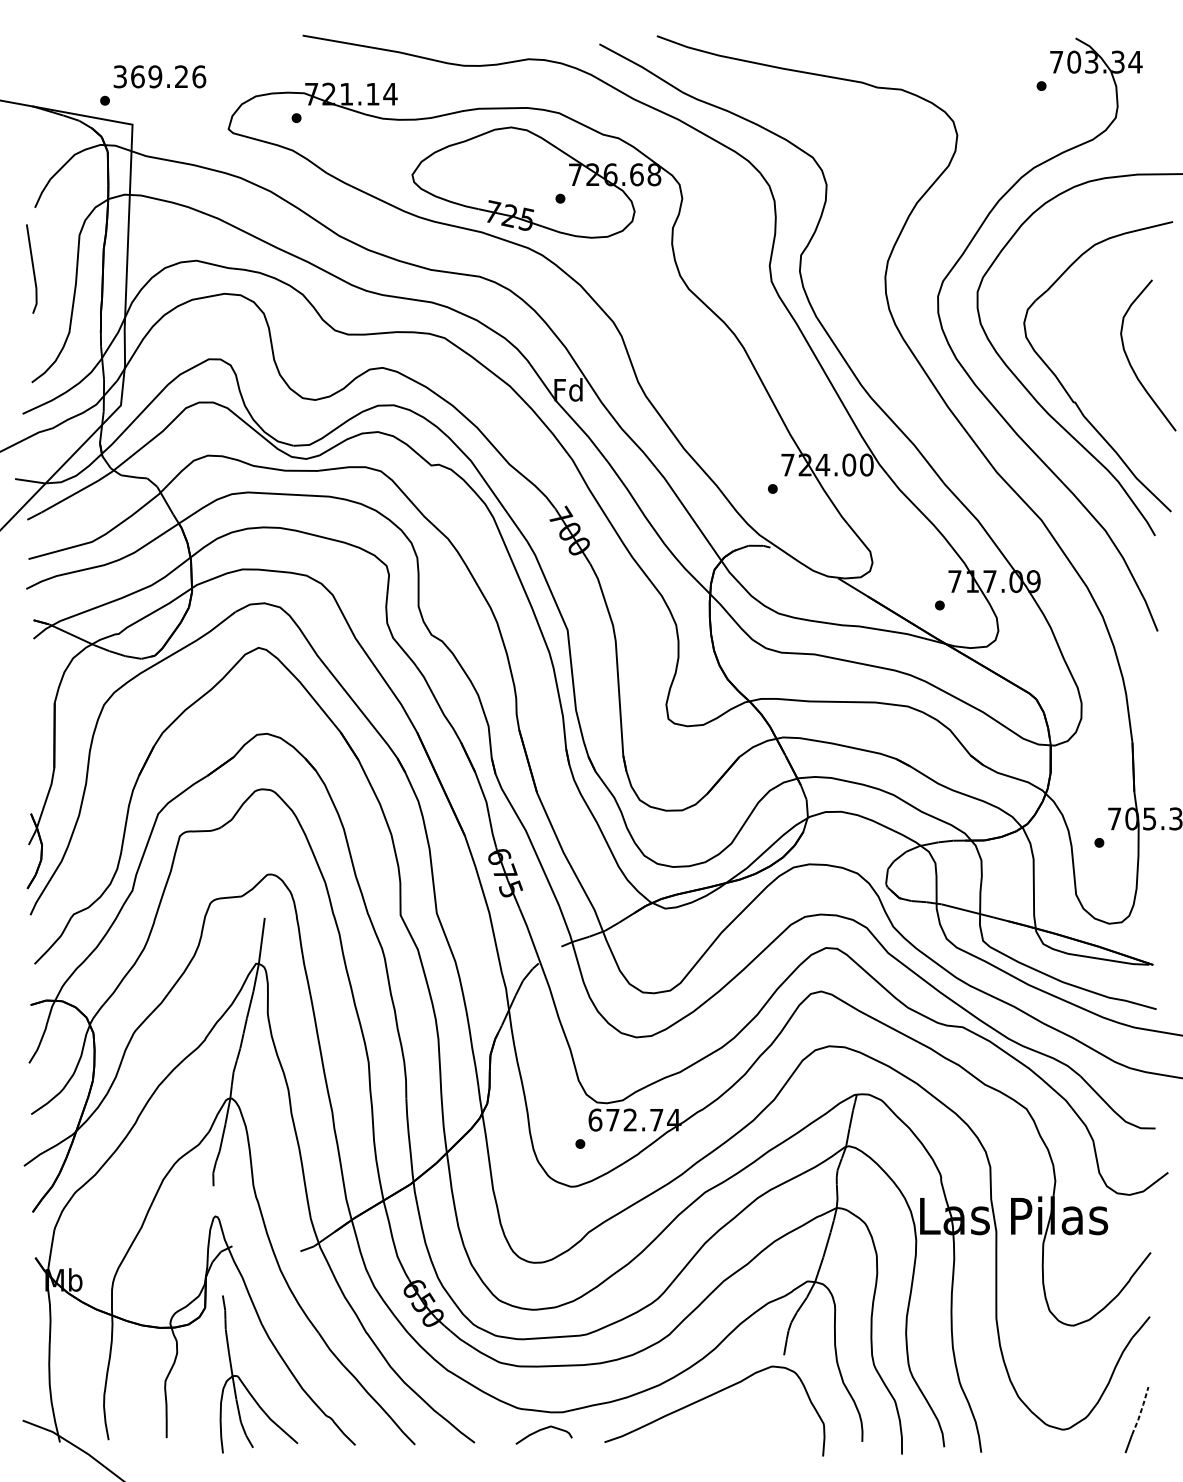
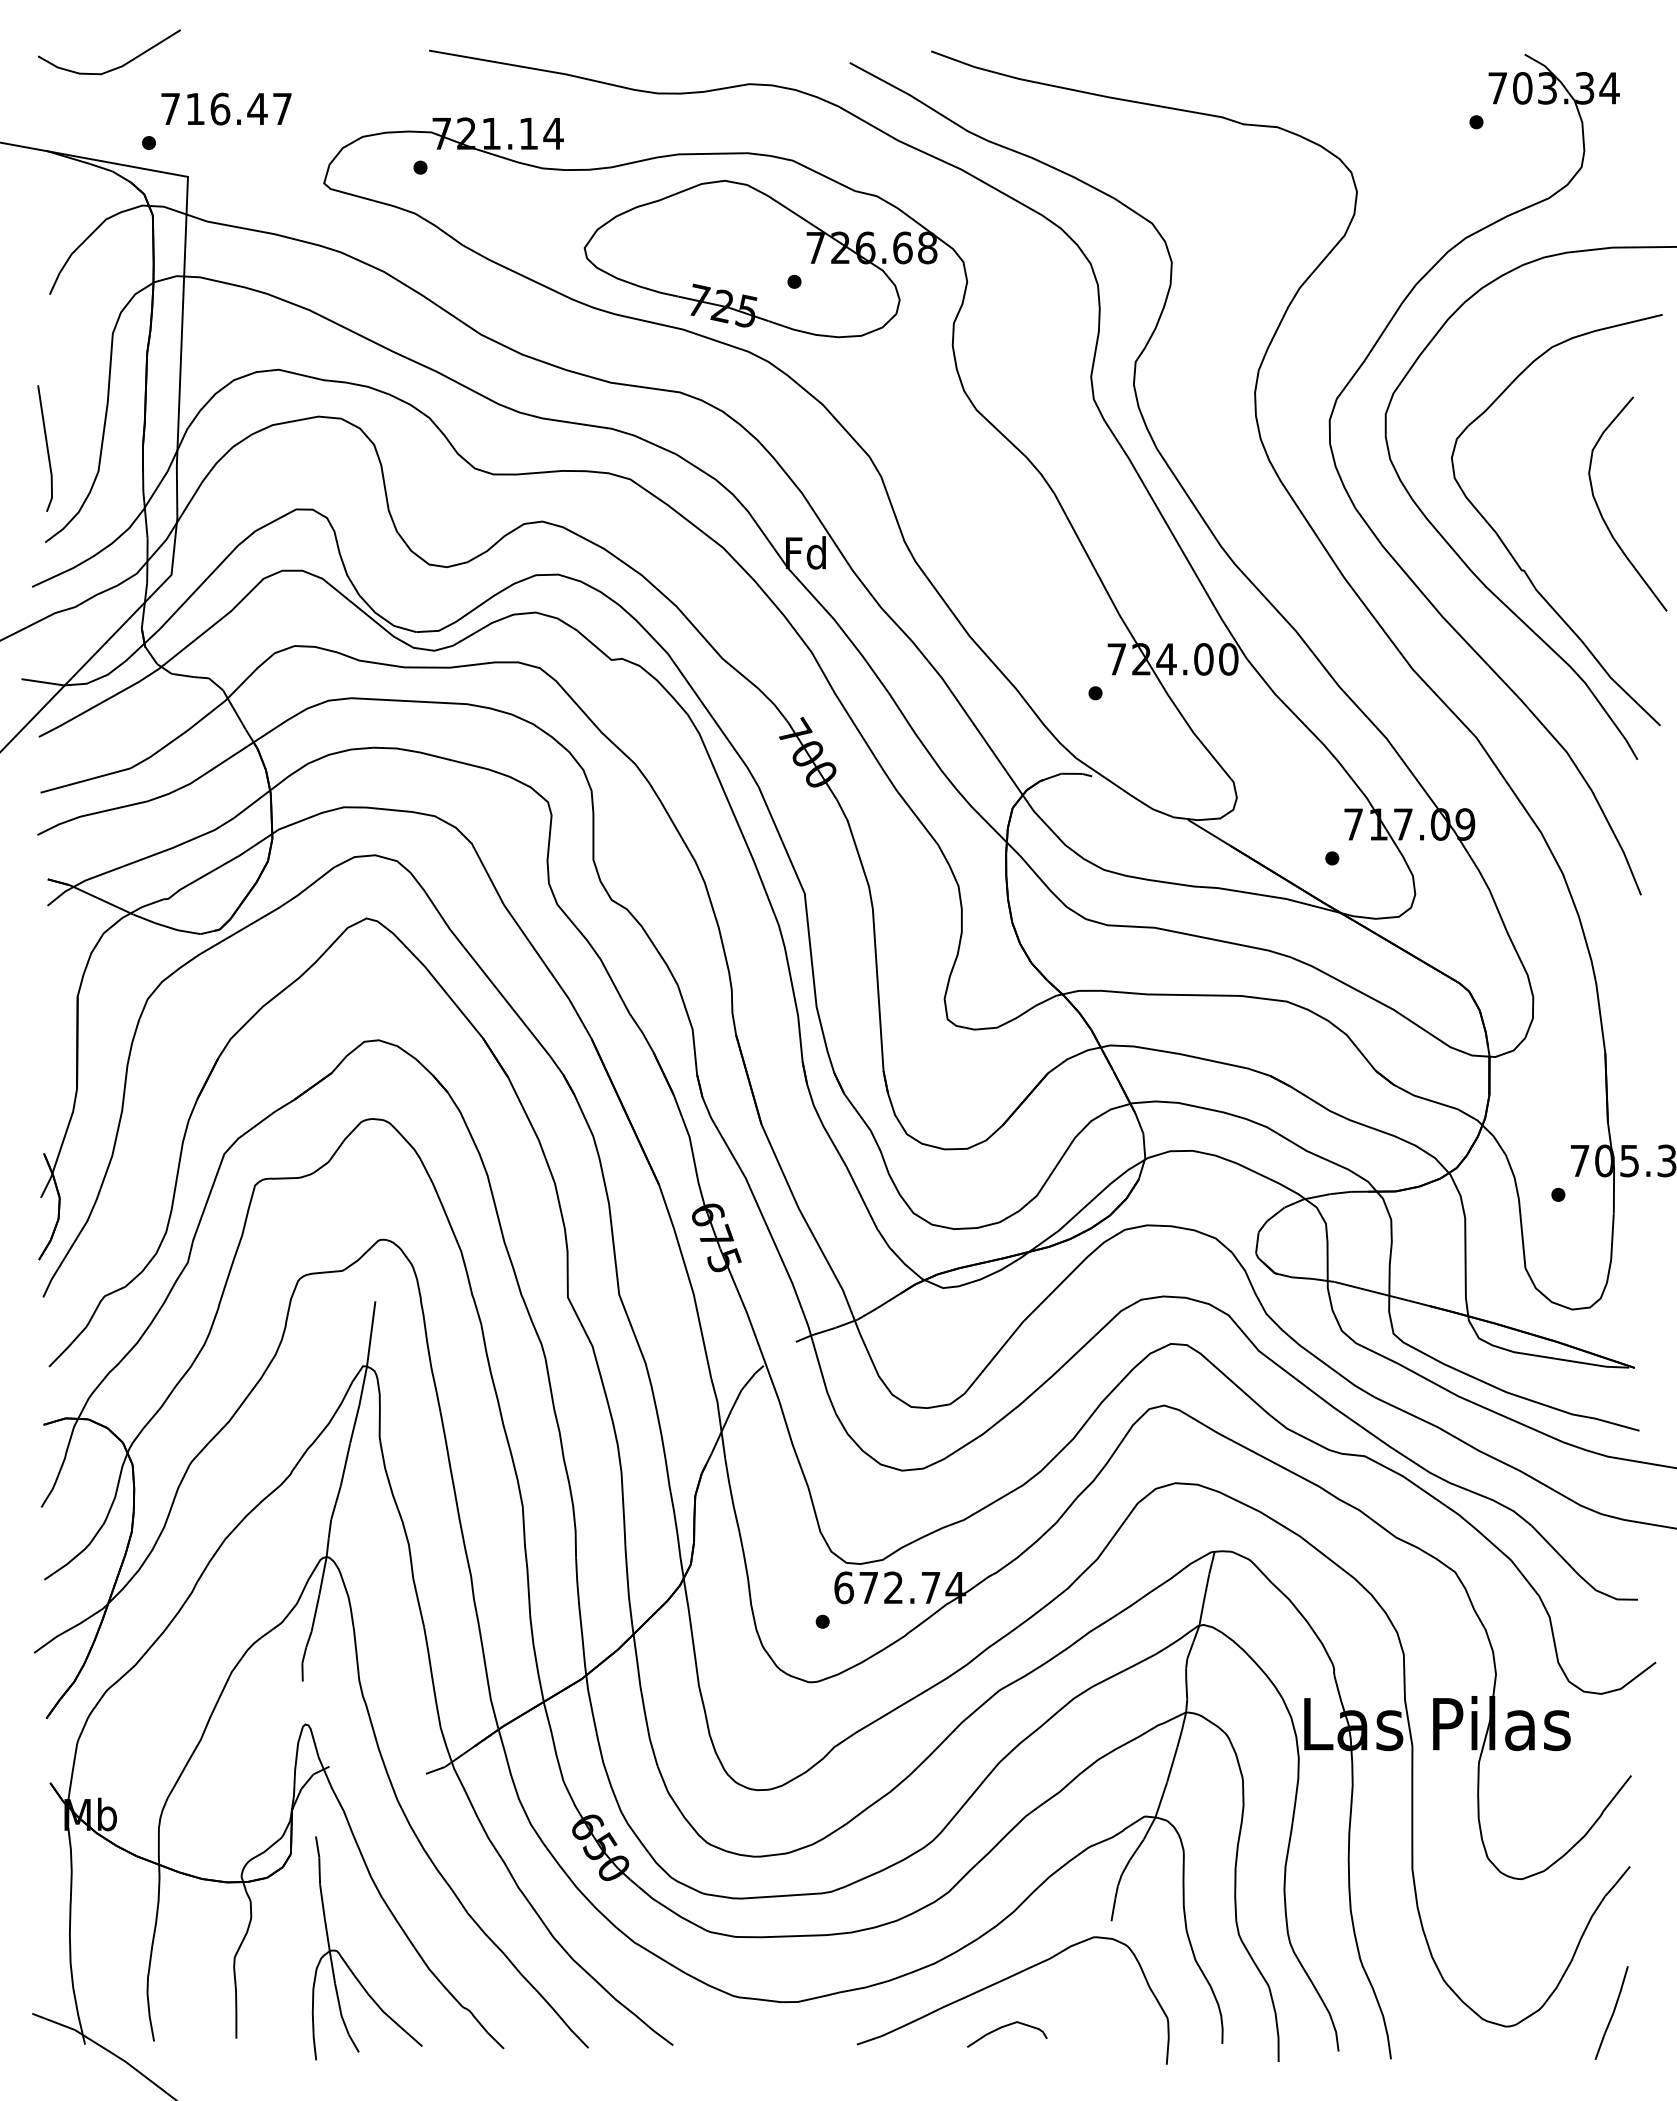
curve: (81, 47) -> (115, 67), added
text: (159, 76) -> (226, 108), 369.26 -> 716.47
line: (32, 269) -> (46, 448), moved
line: (1141, 1410) -> (1617, 1999), dashed -> solid
curve: (542, 1430) -> (1004, 2027), moved

